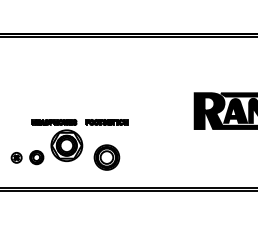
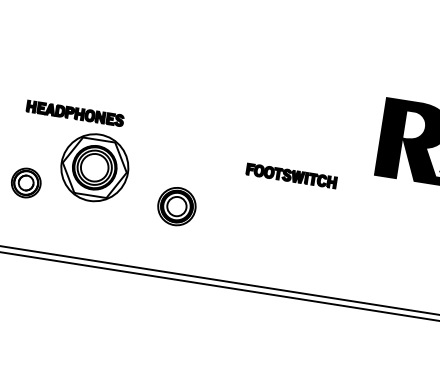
part: (106, 122) -> (290, 175), moved
part: (106, 157) -> (175, 206), size x0.7

